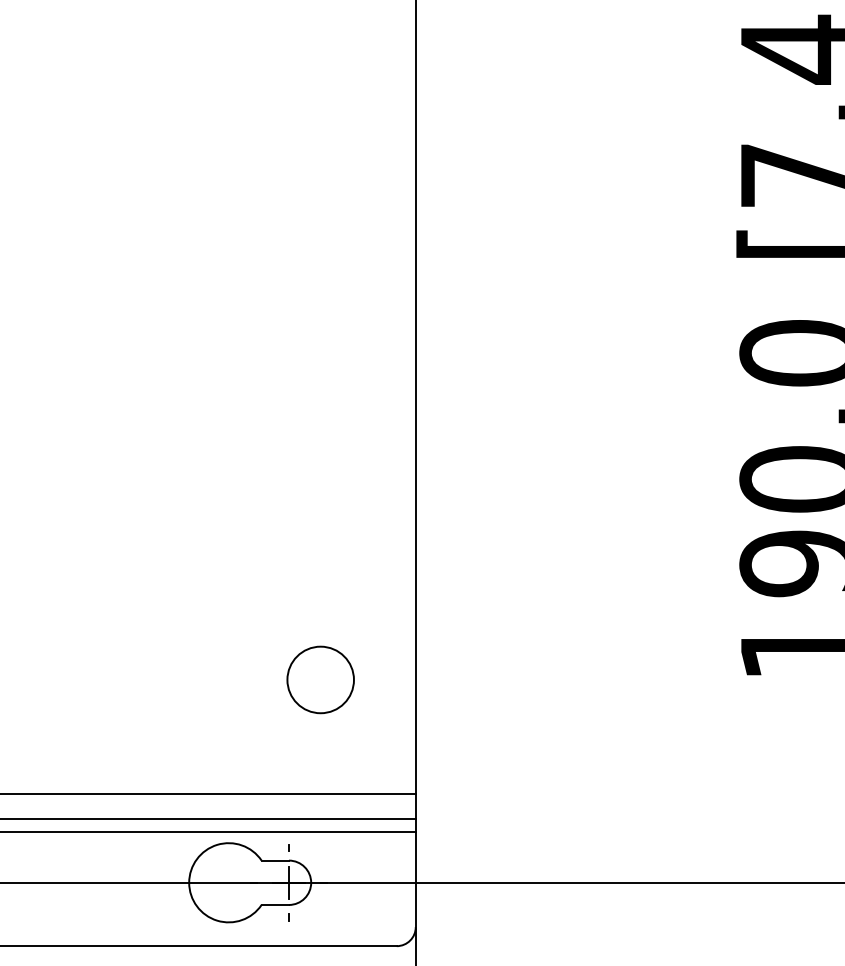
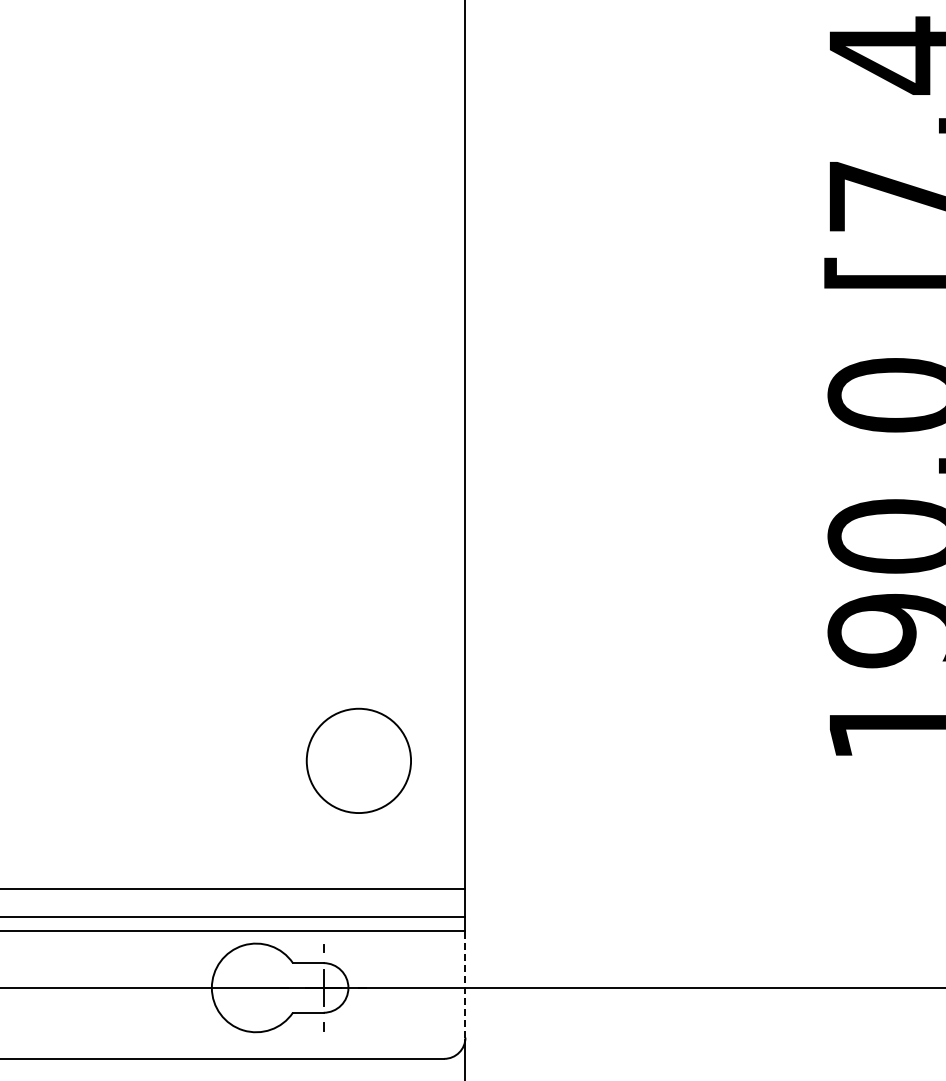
circle: (321, 679) -> (359, 760), size x1.4
line: (415, 878) -> (465, 983), solid -> dashed

